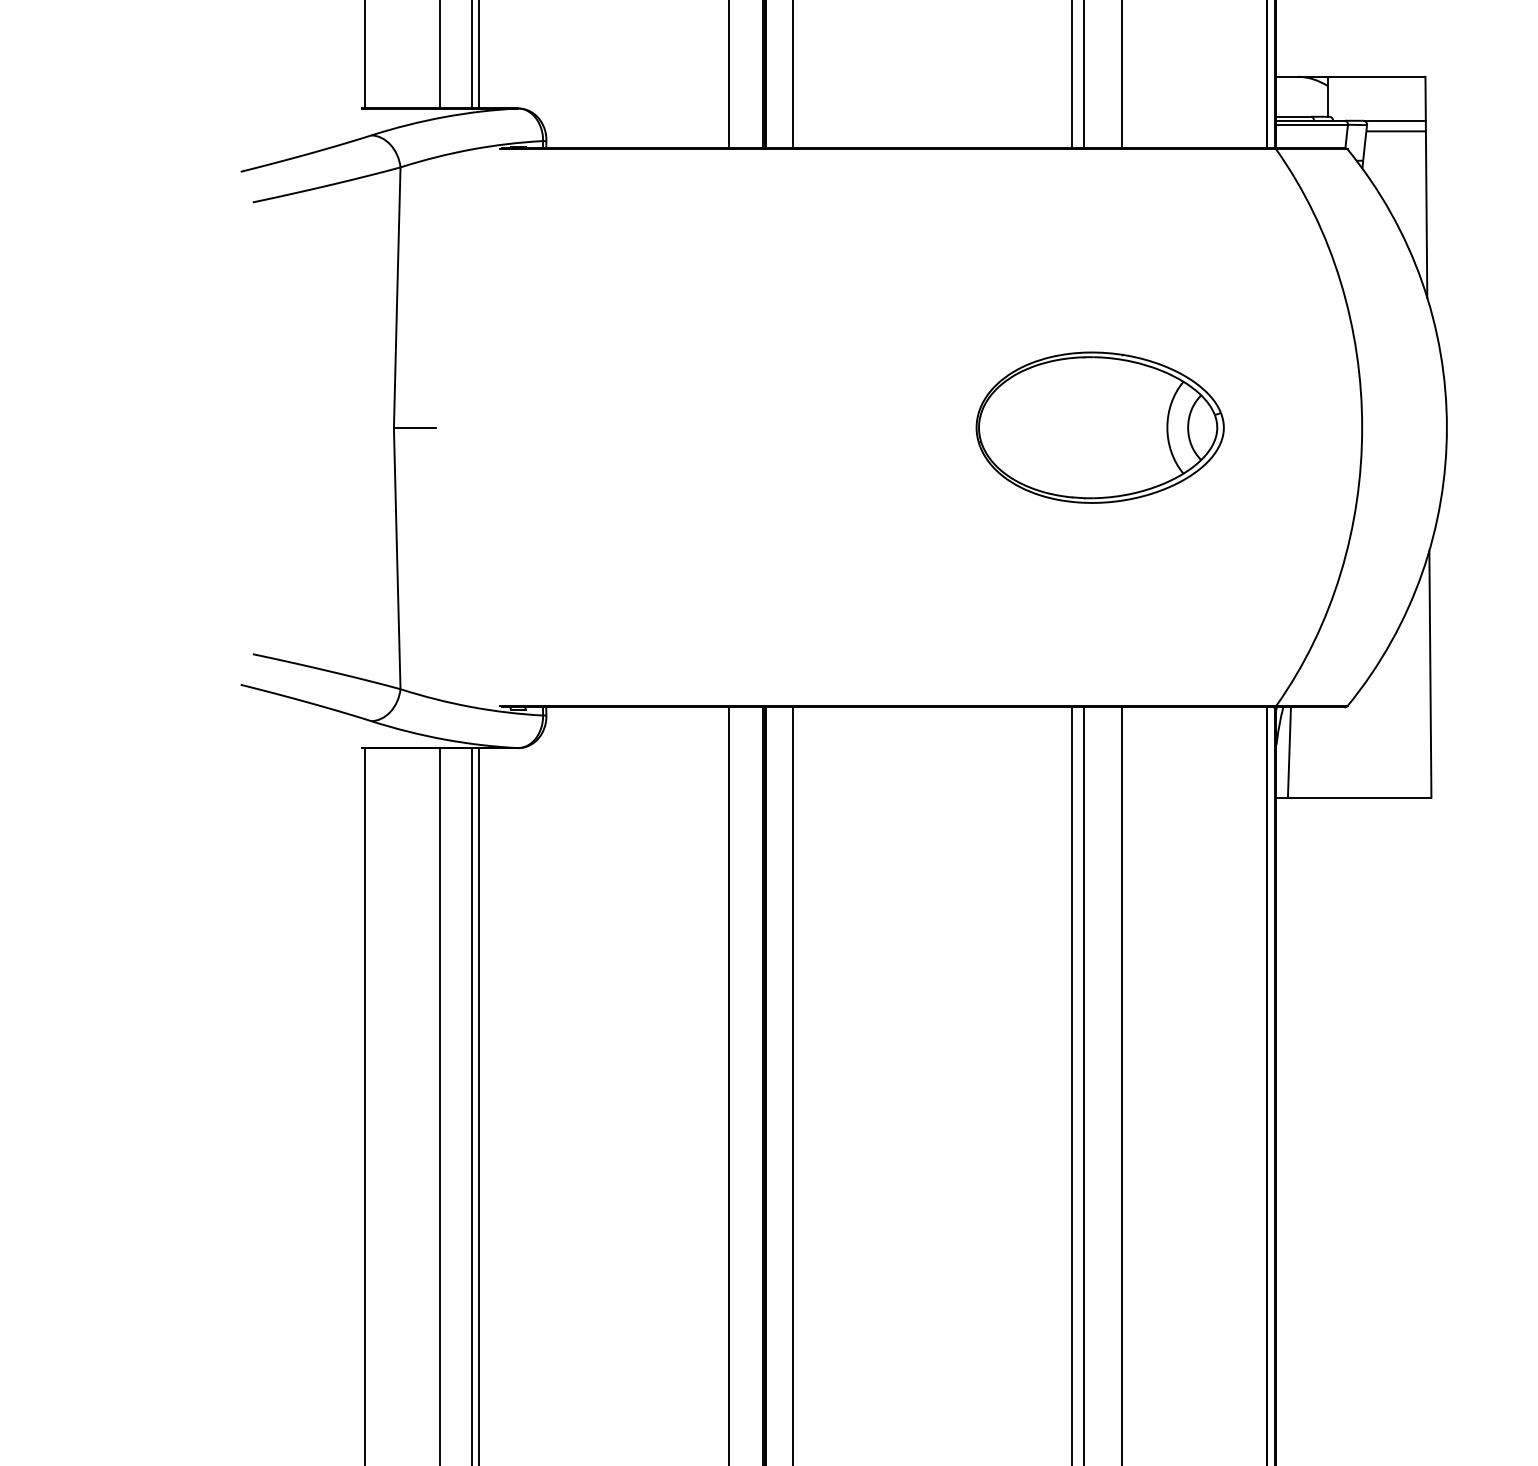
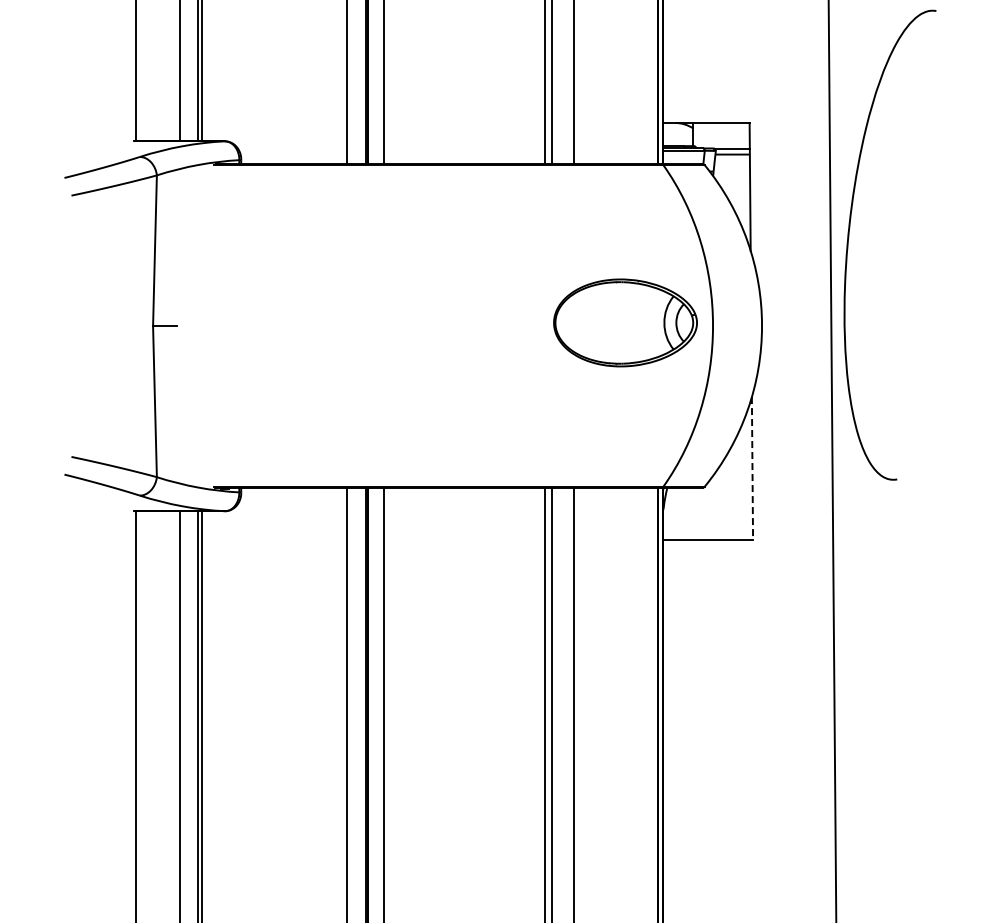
part: (1100, 426) -> (625, 322), moved
line: (1430, 675) -> (752, 469), solid -> dashed
line: (1288, 752) -> (670, 513), removed

